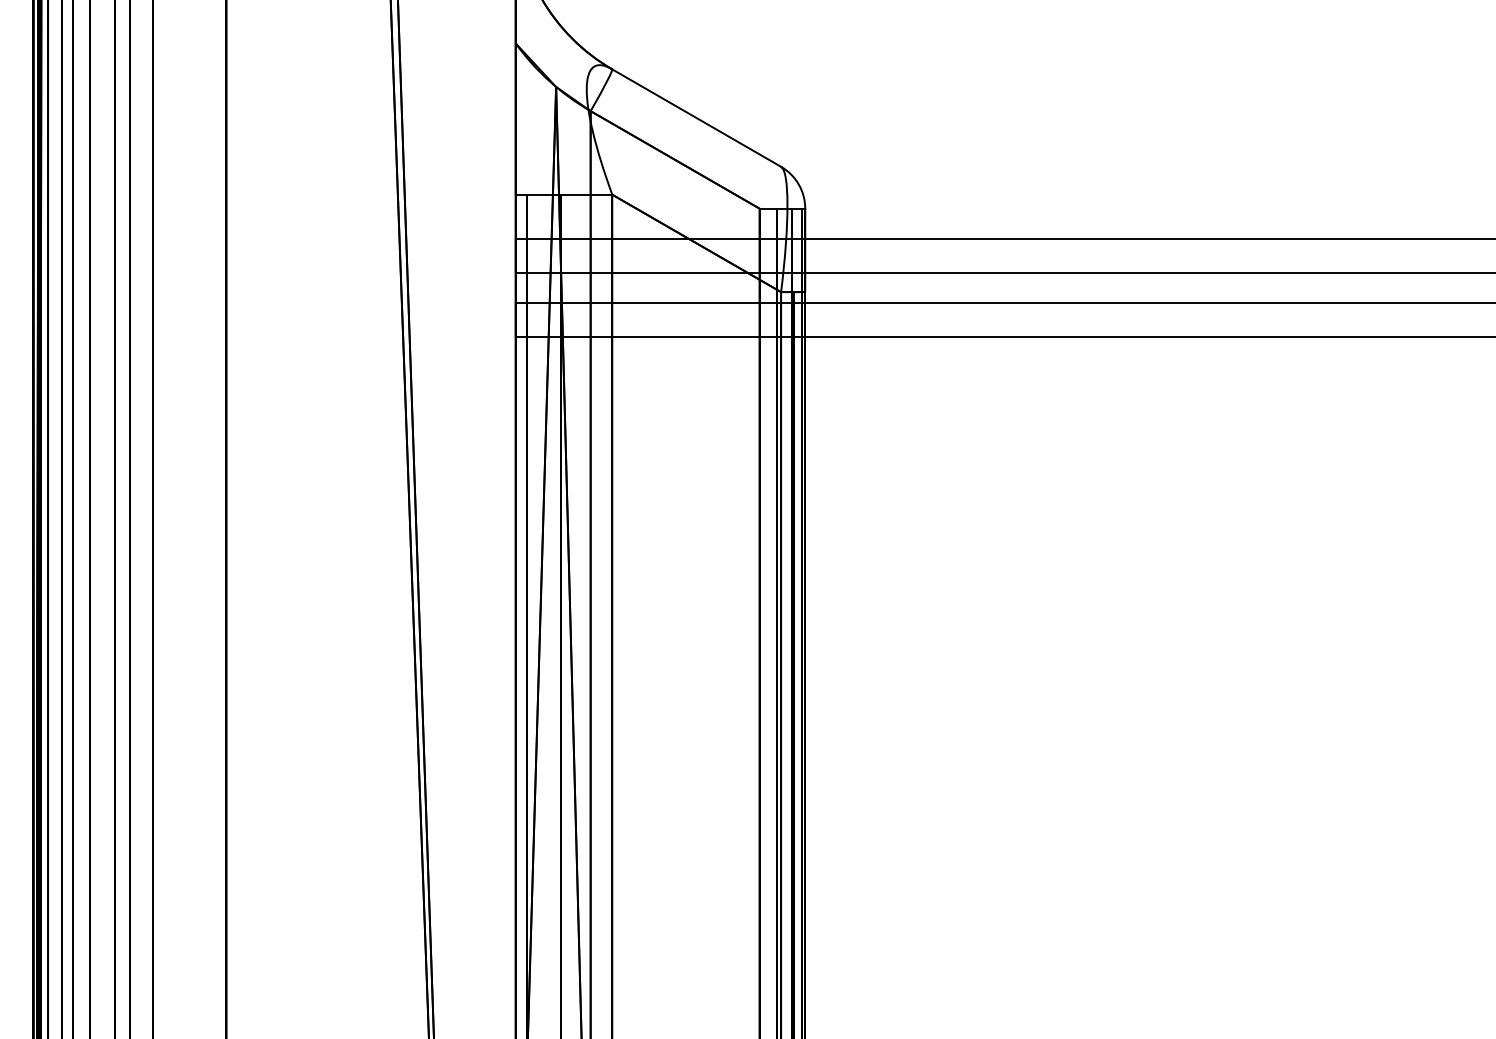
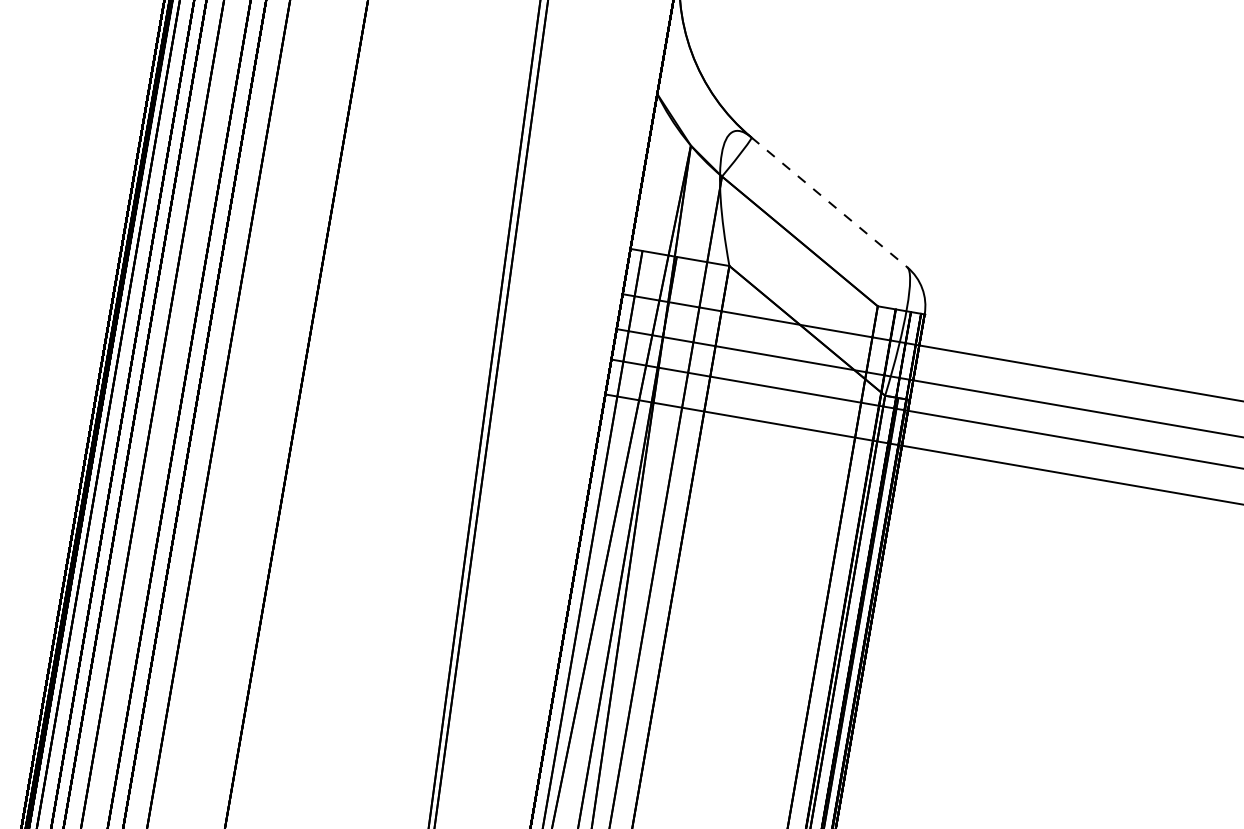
line: (697, 118) -> (830, 202), solid -> dashed

